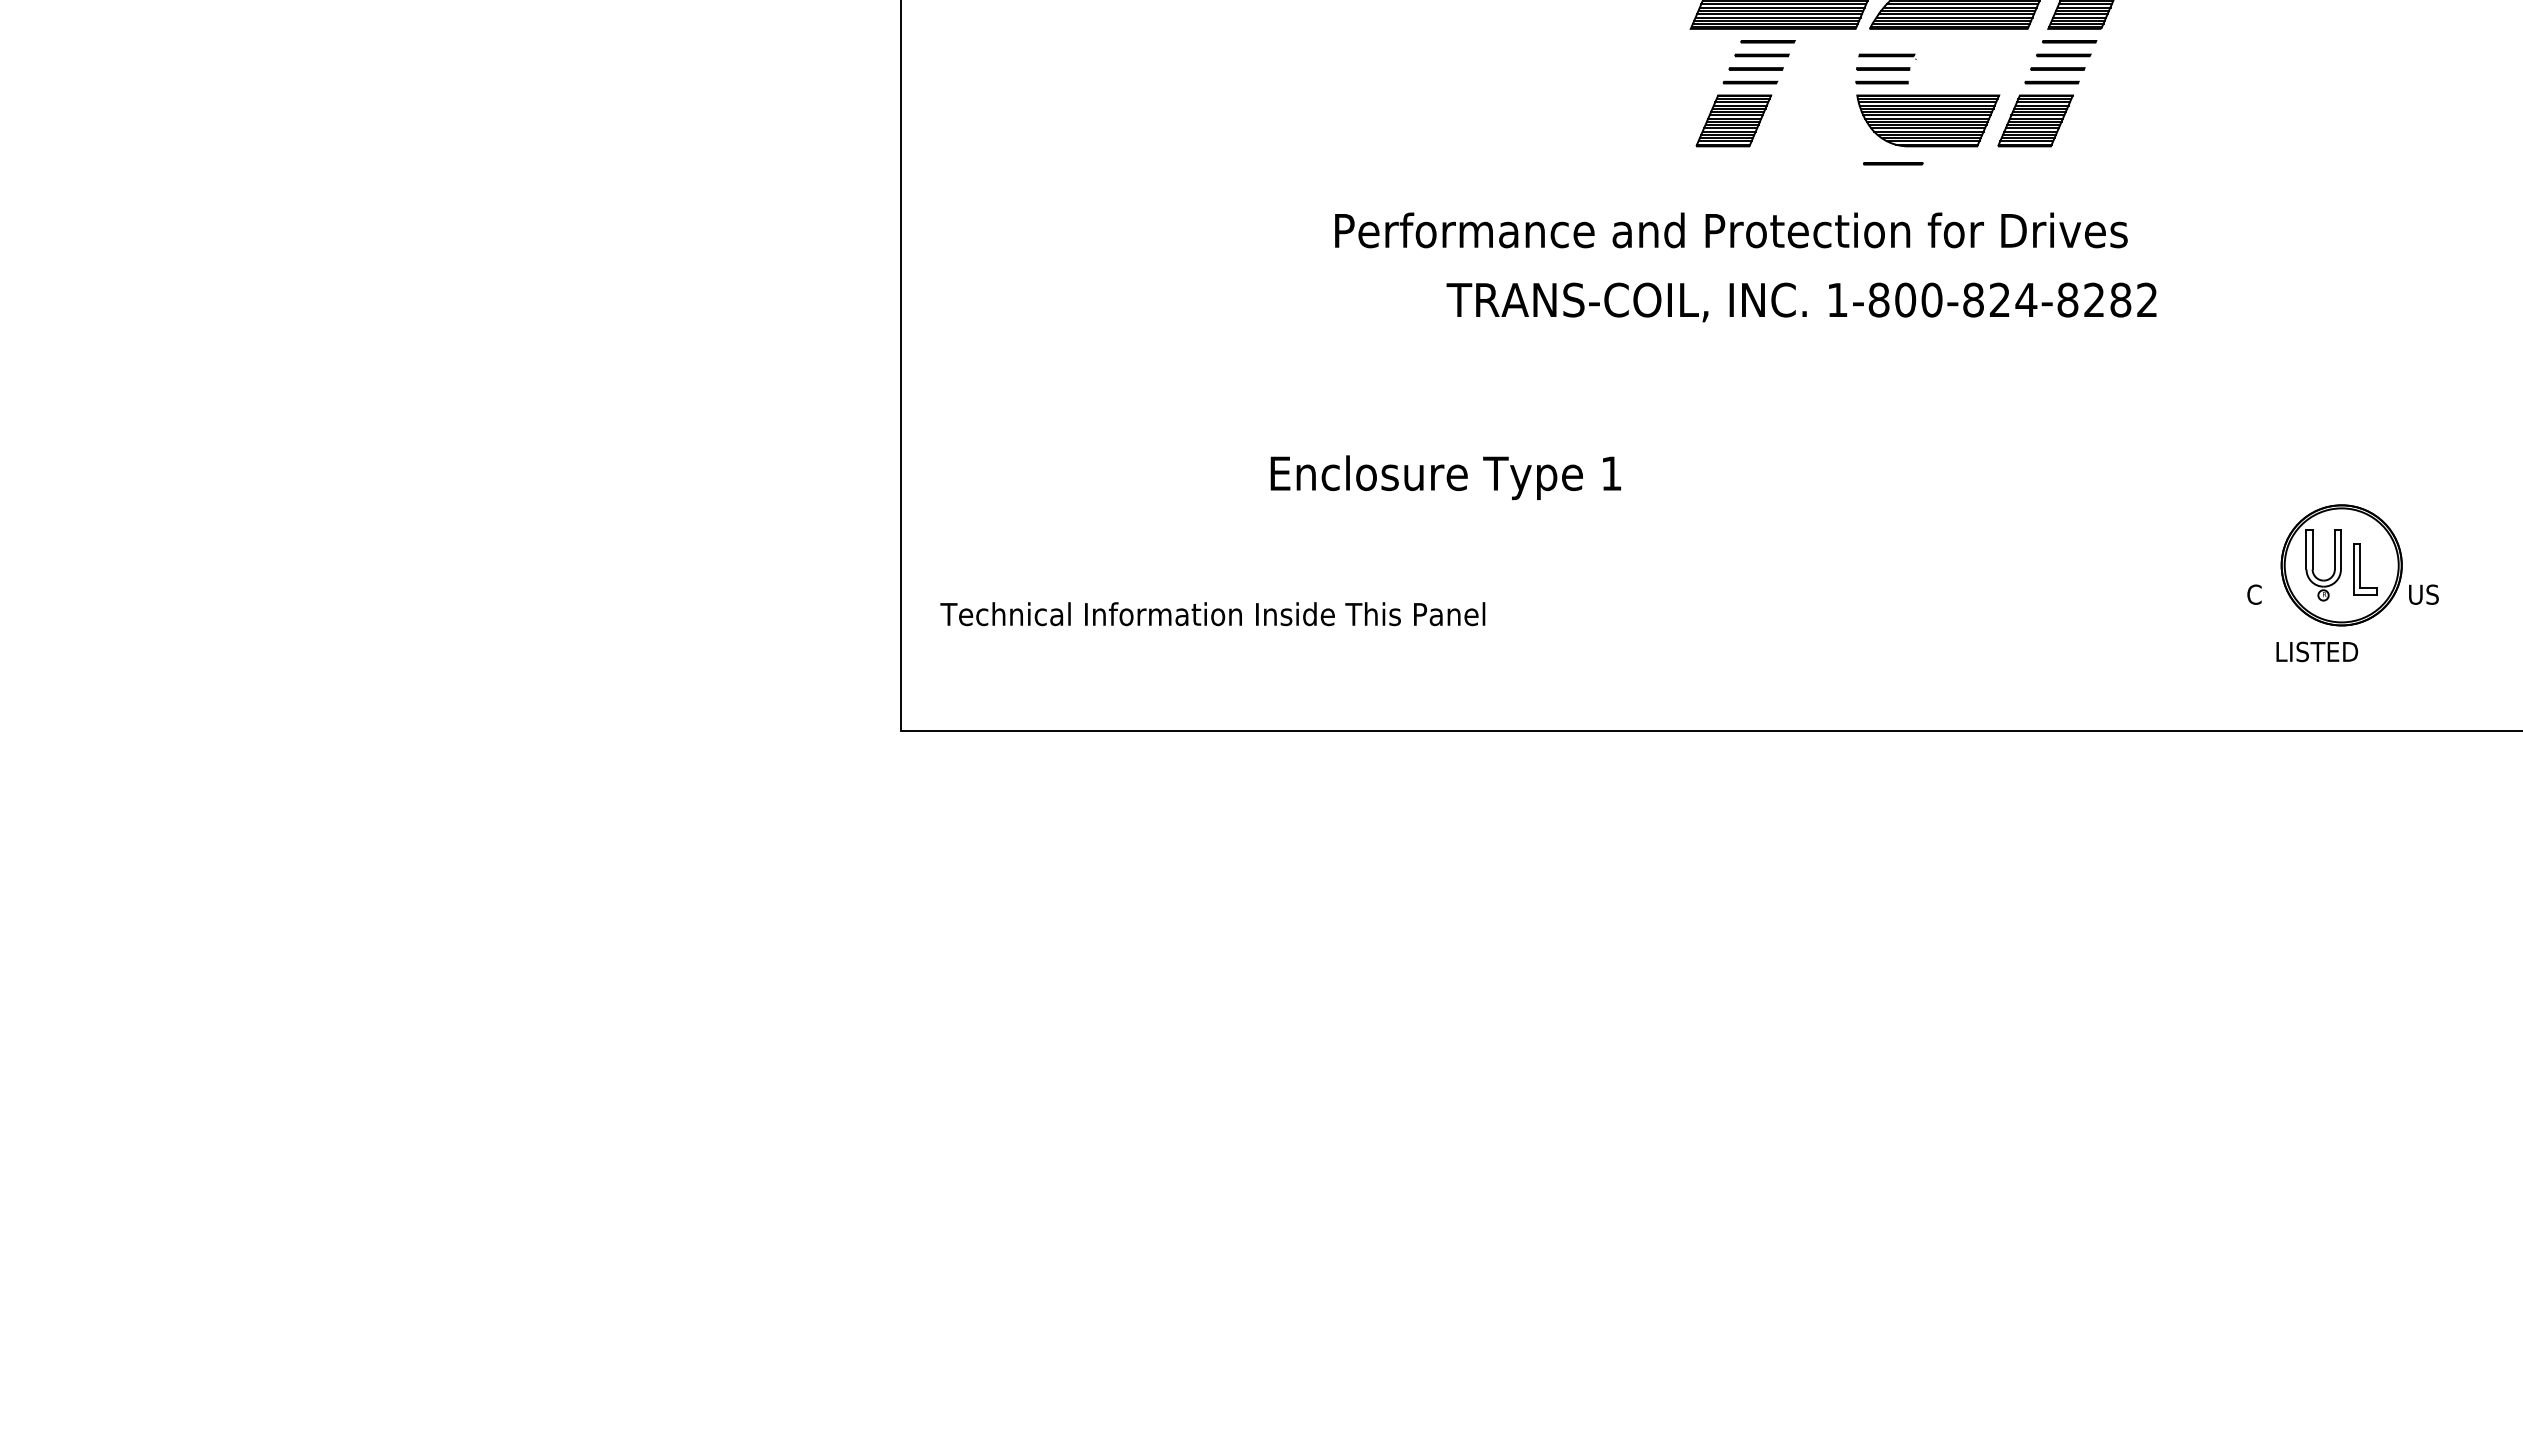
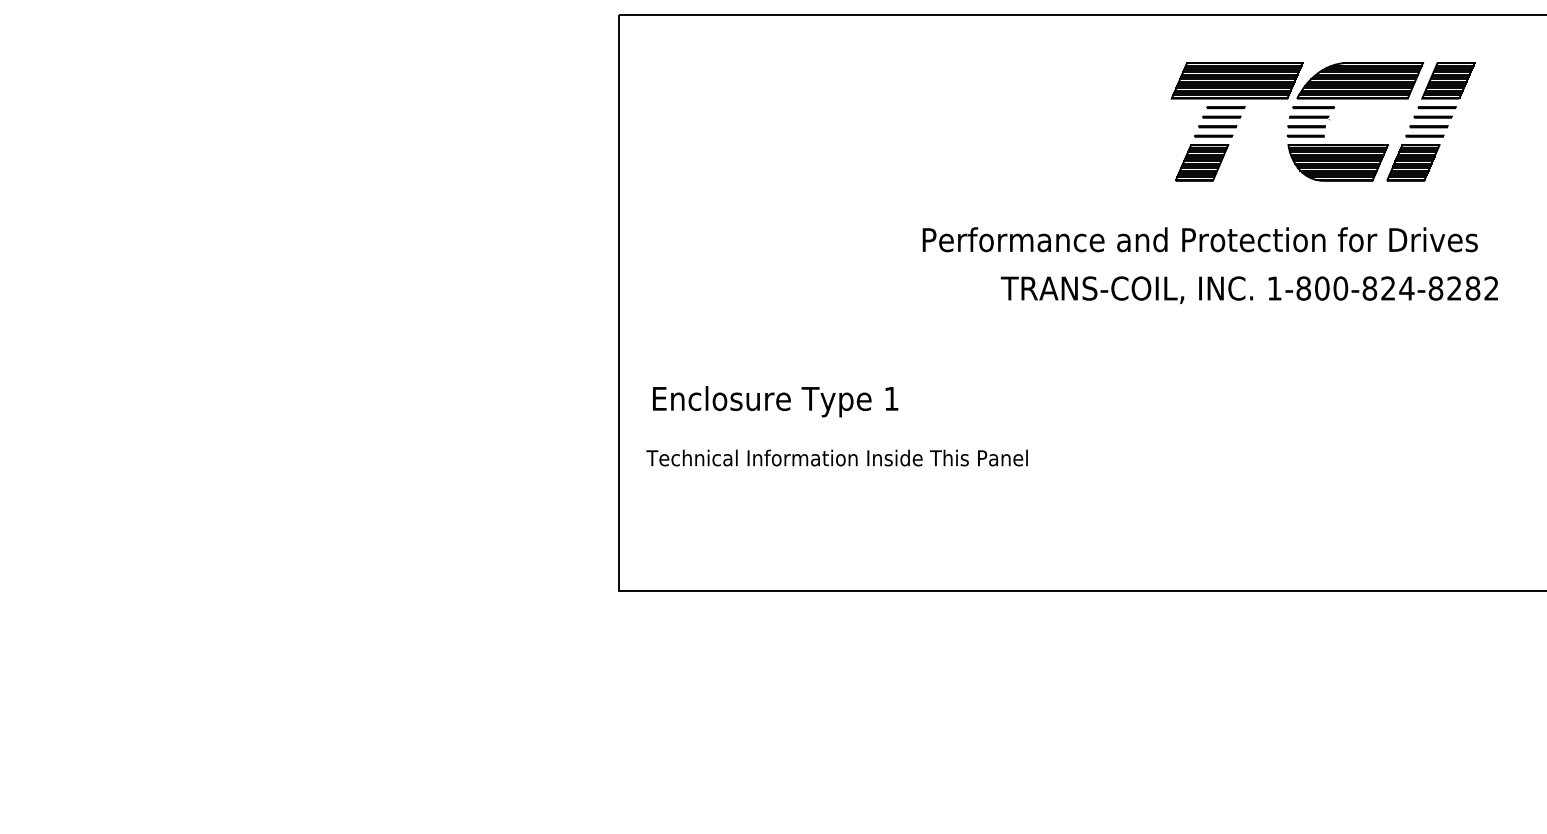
line: (1893, 163) -> (1313, 107), moved
text: (1445, 477) -> (775, 401), moved
text: (1212, 614) -> (836, 458), moved

